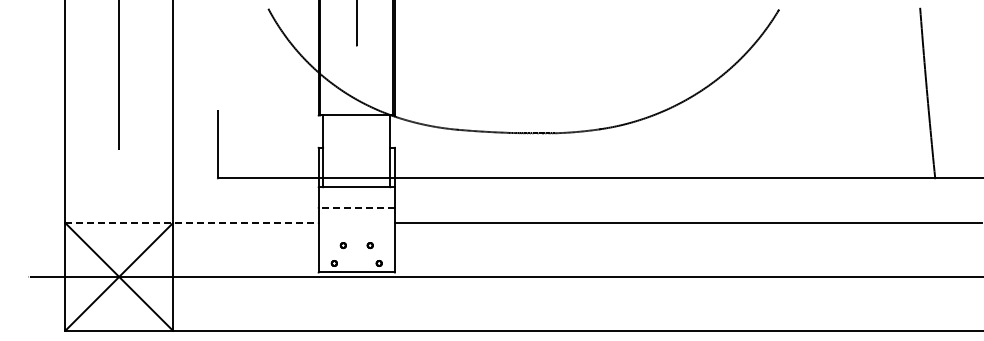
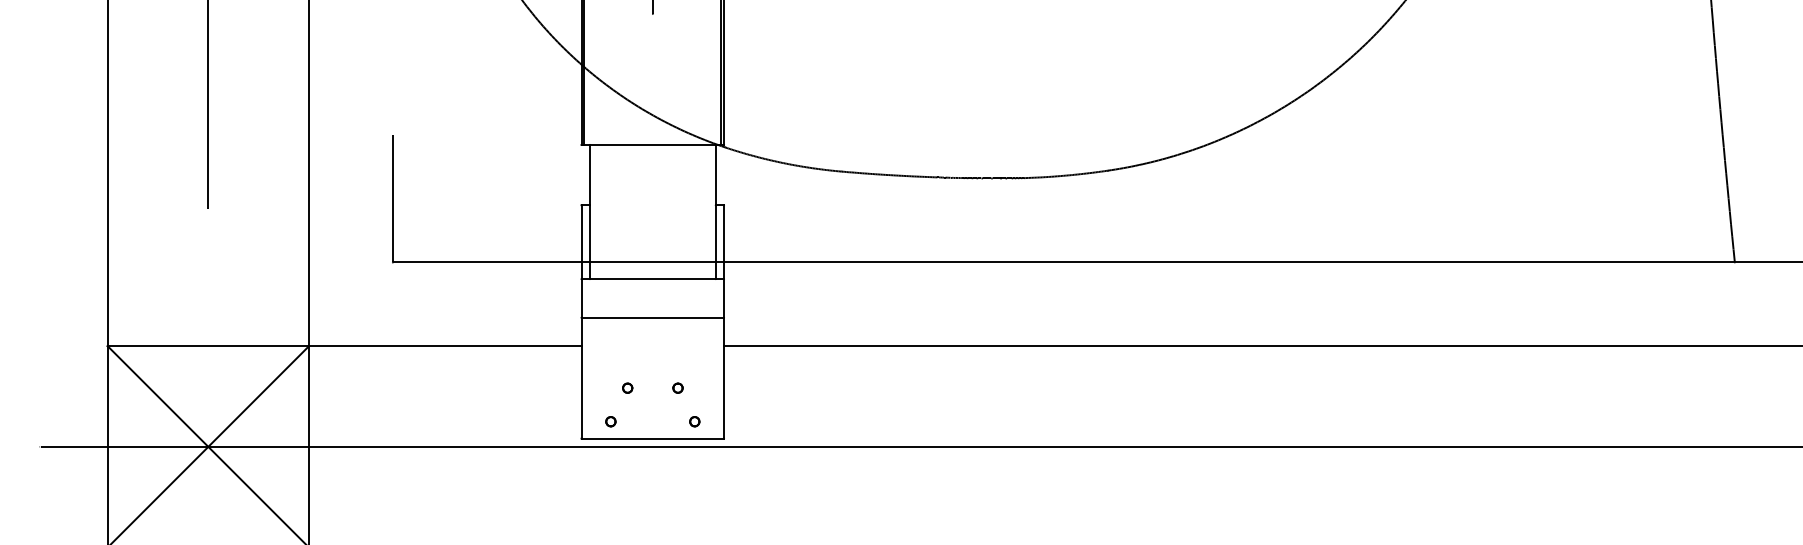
line: (356, 207) -> (652, 316), dashed -> solid
line: (192, 223) -> (345, 346), dashed -> solid

